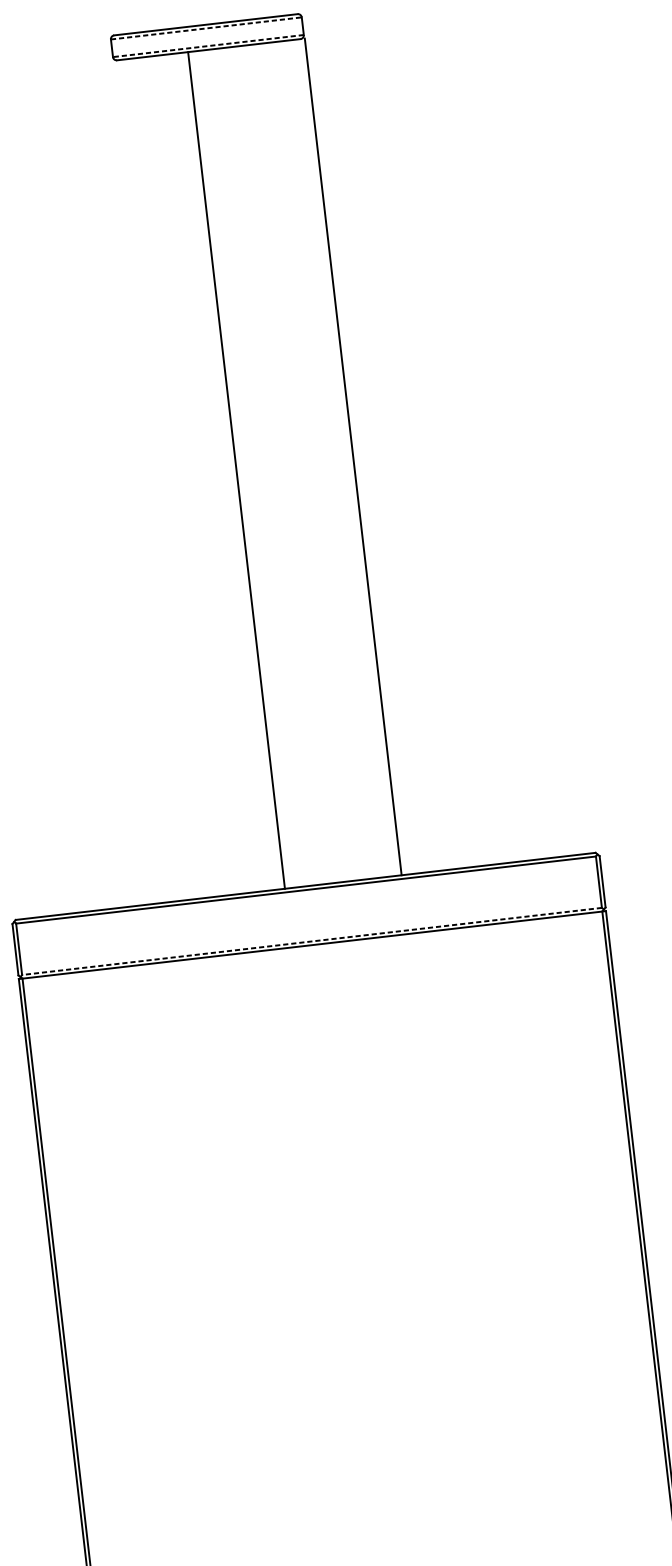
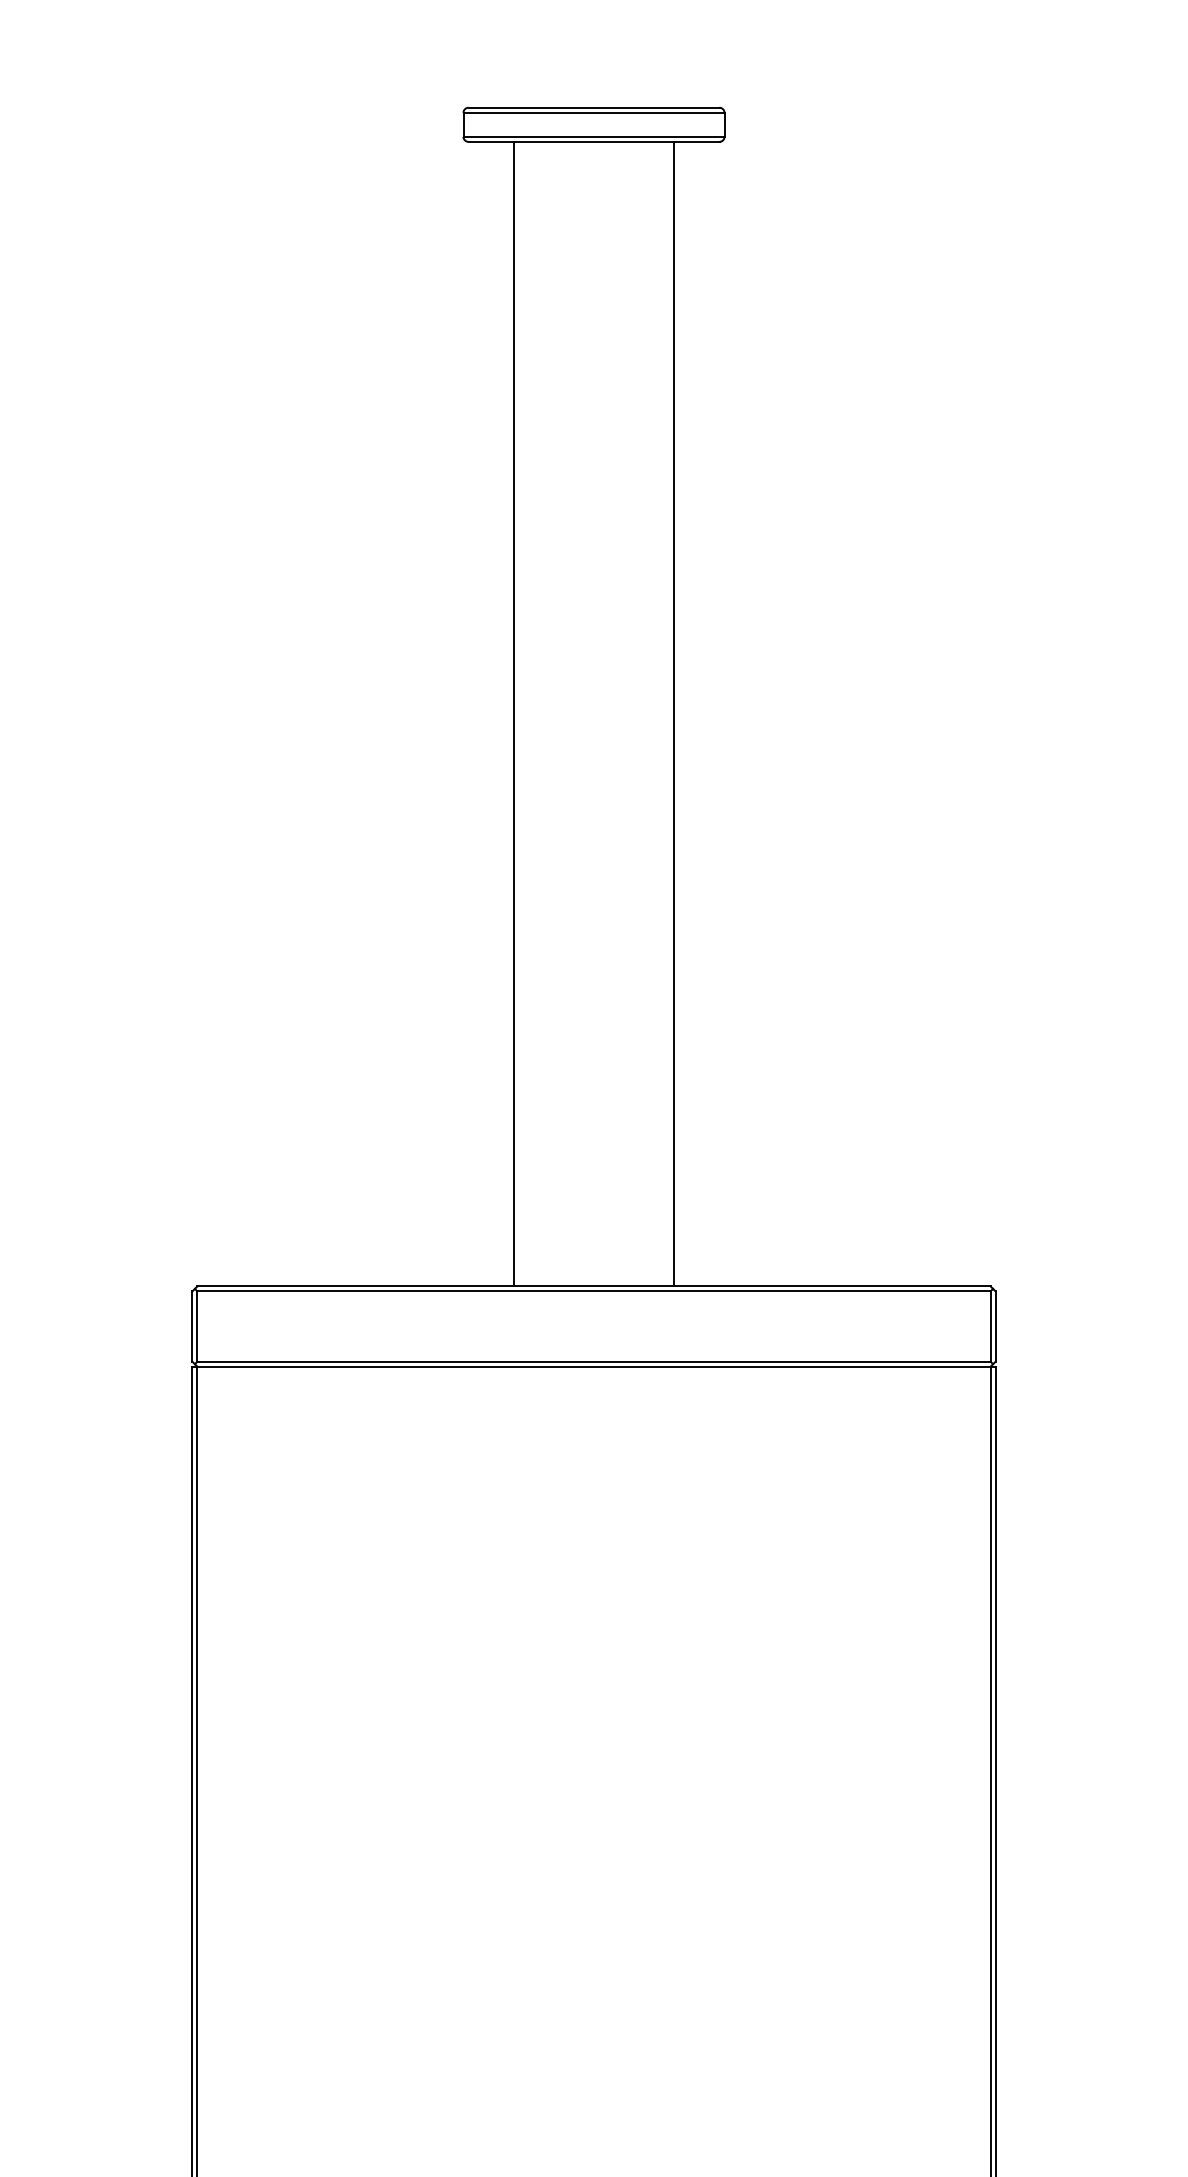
line: (206, 28) -> (594, 112), dashed -> solid
line: (208, 45) -> (594, 136), dashed -> solid
line: (353, 456) -> (674, 713), moved
line: (236, 470) -> (513, 713), moved
line: (312, 941) -> (594, 1361), dashed -> solid

